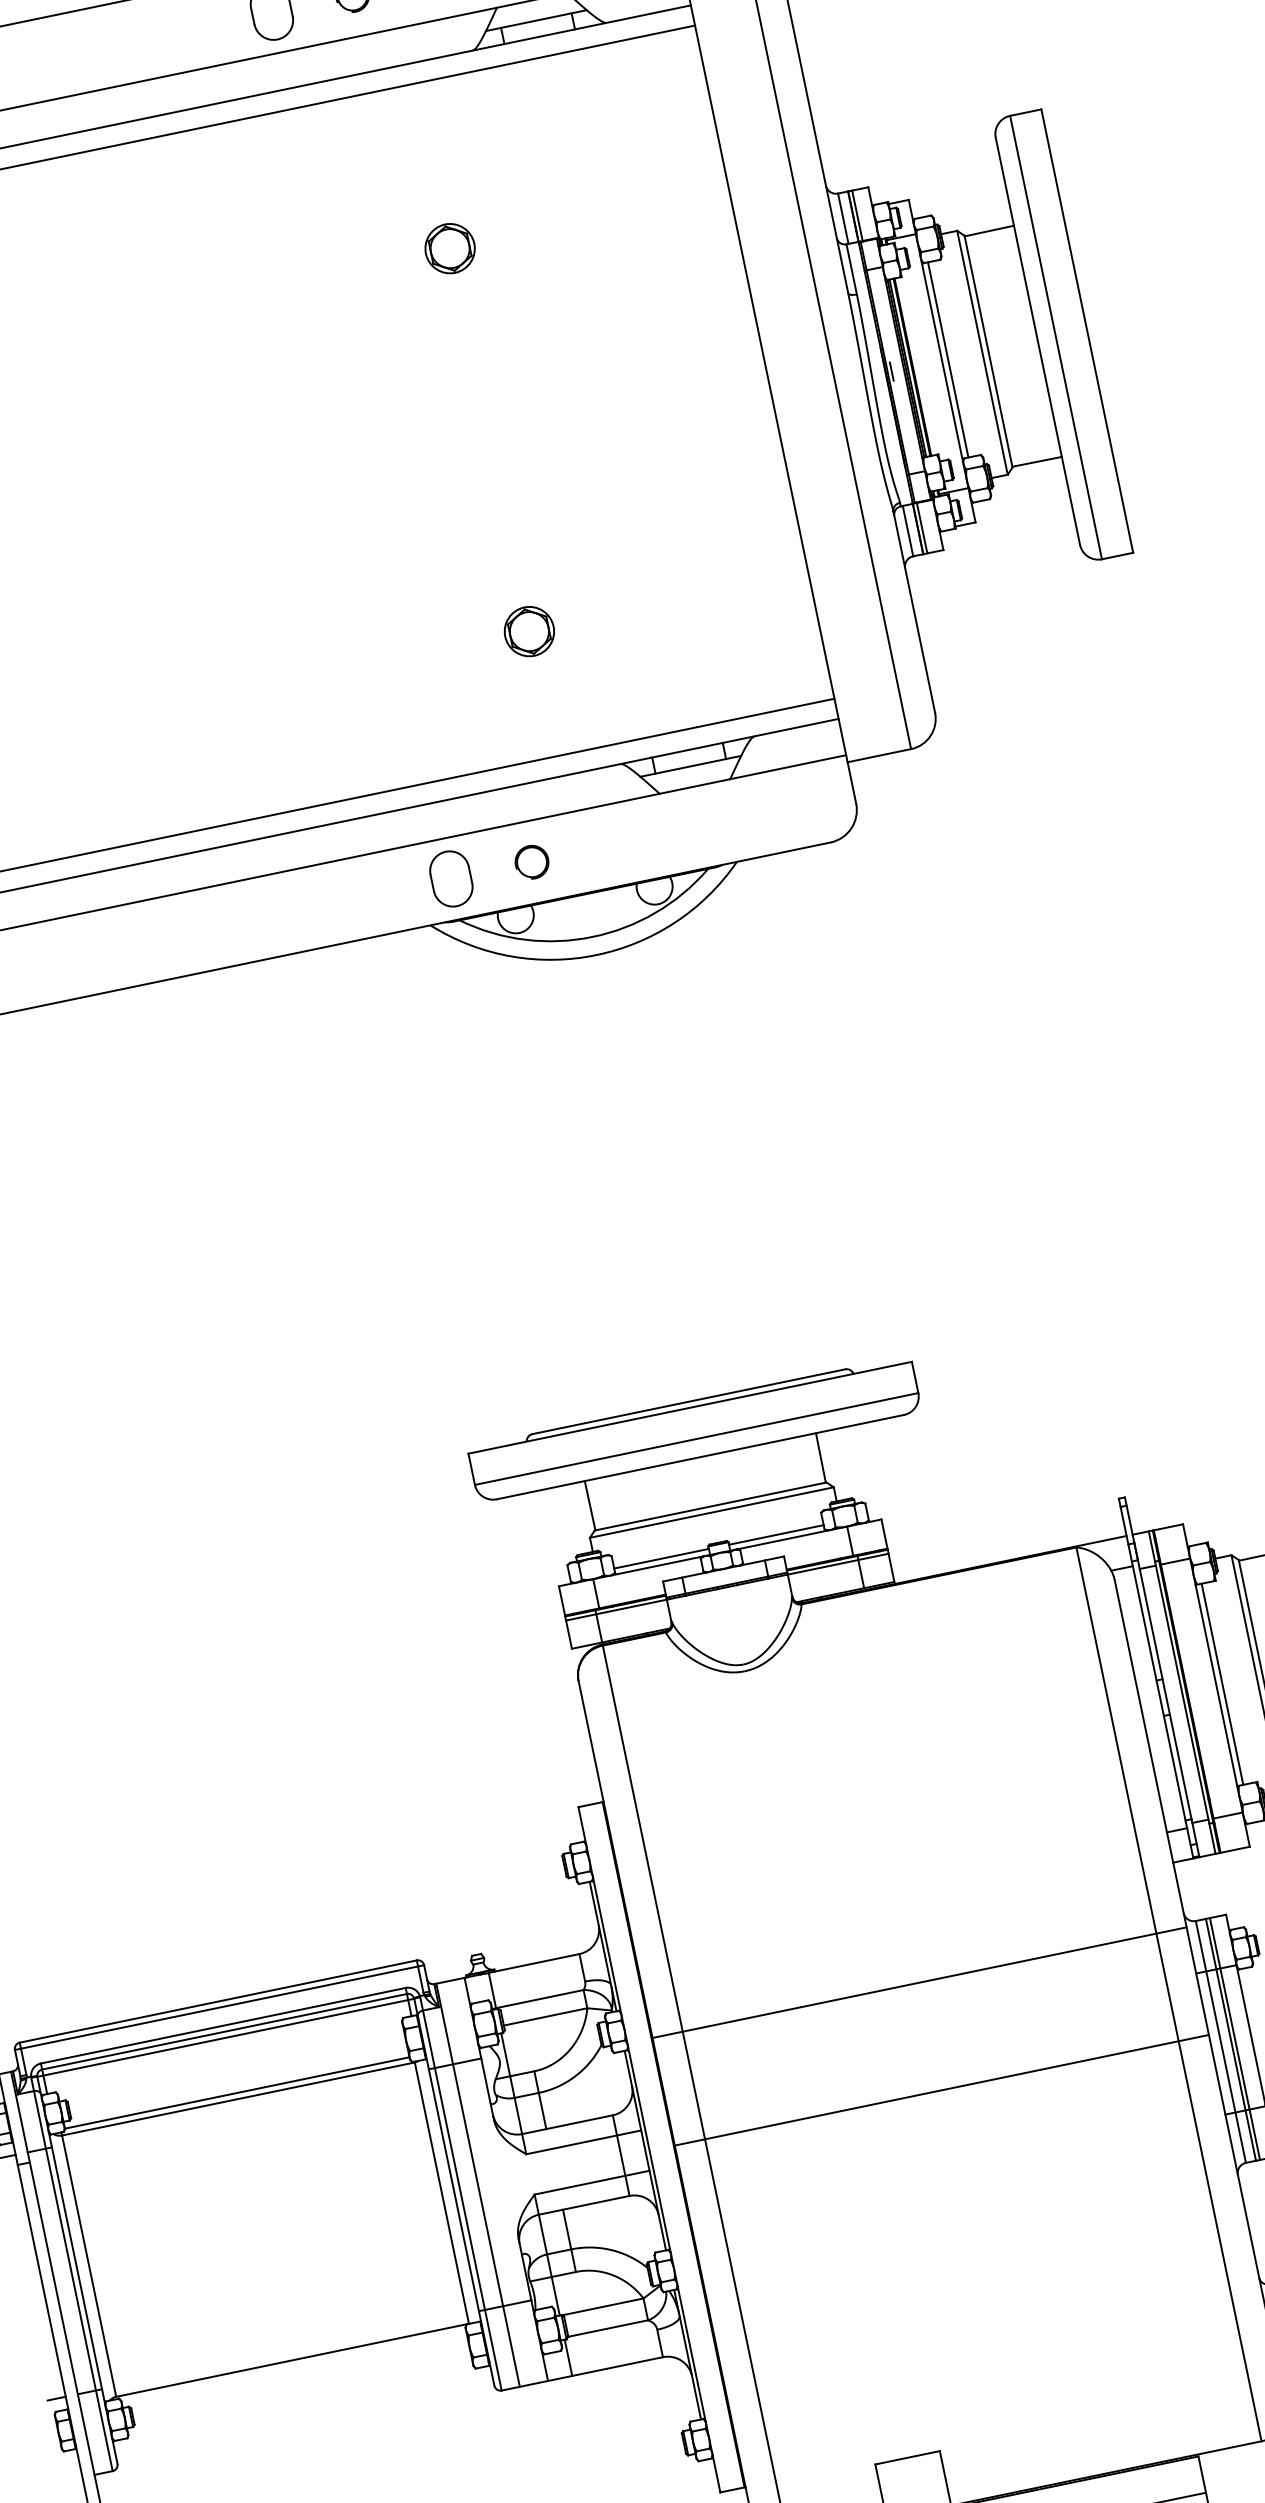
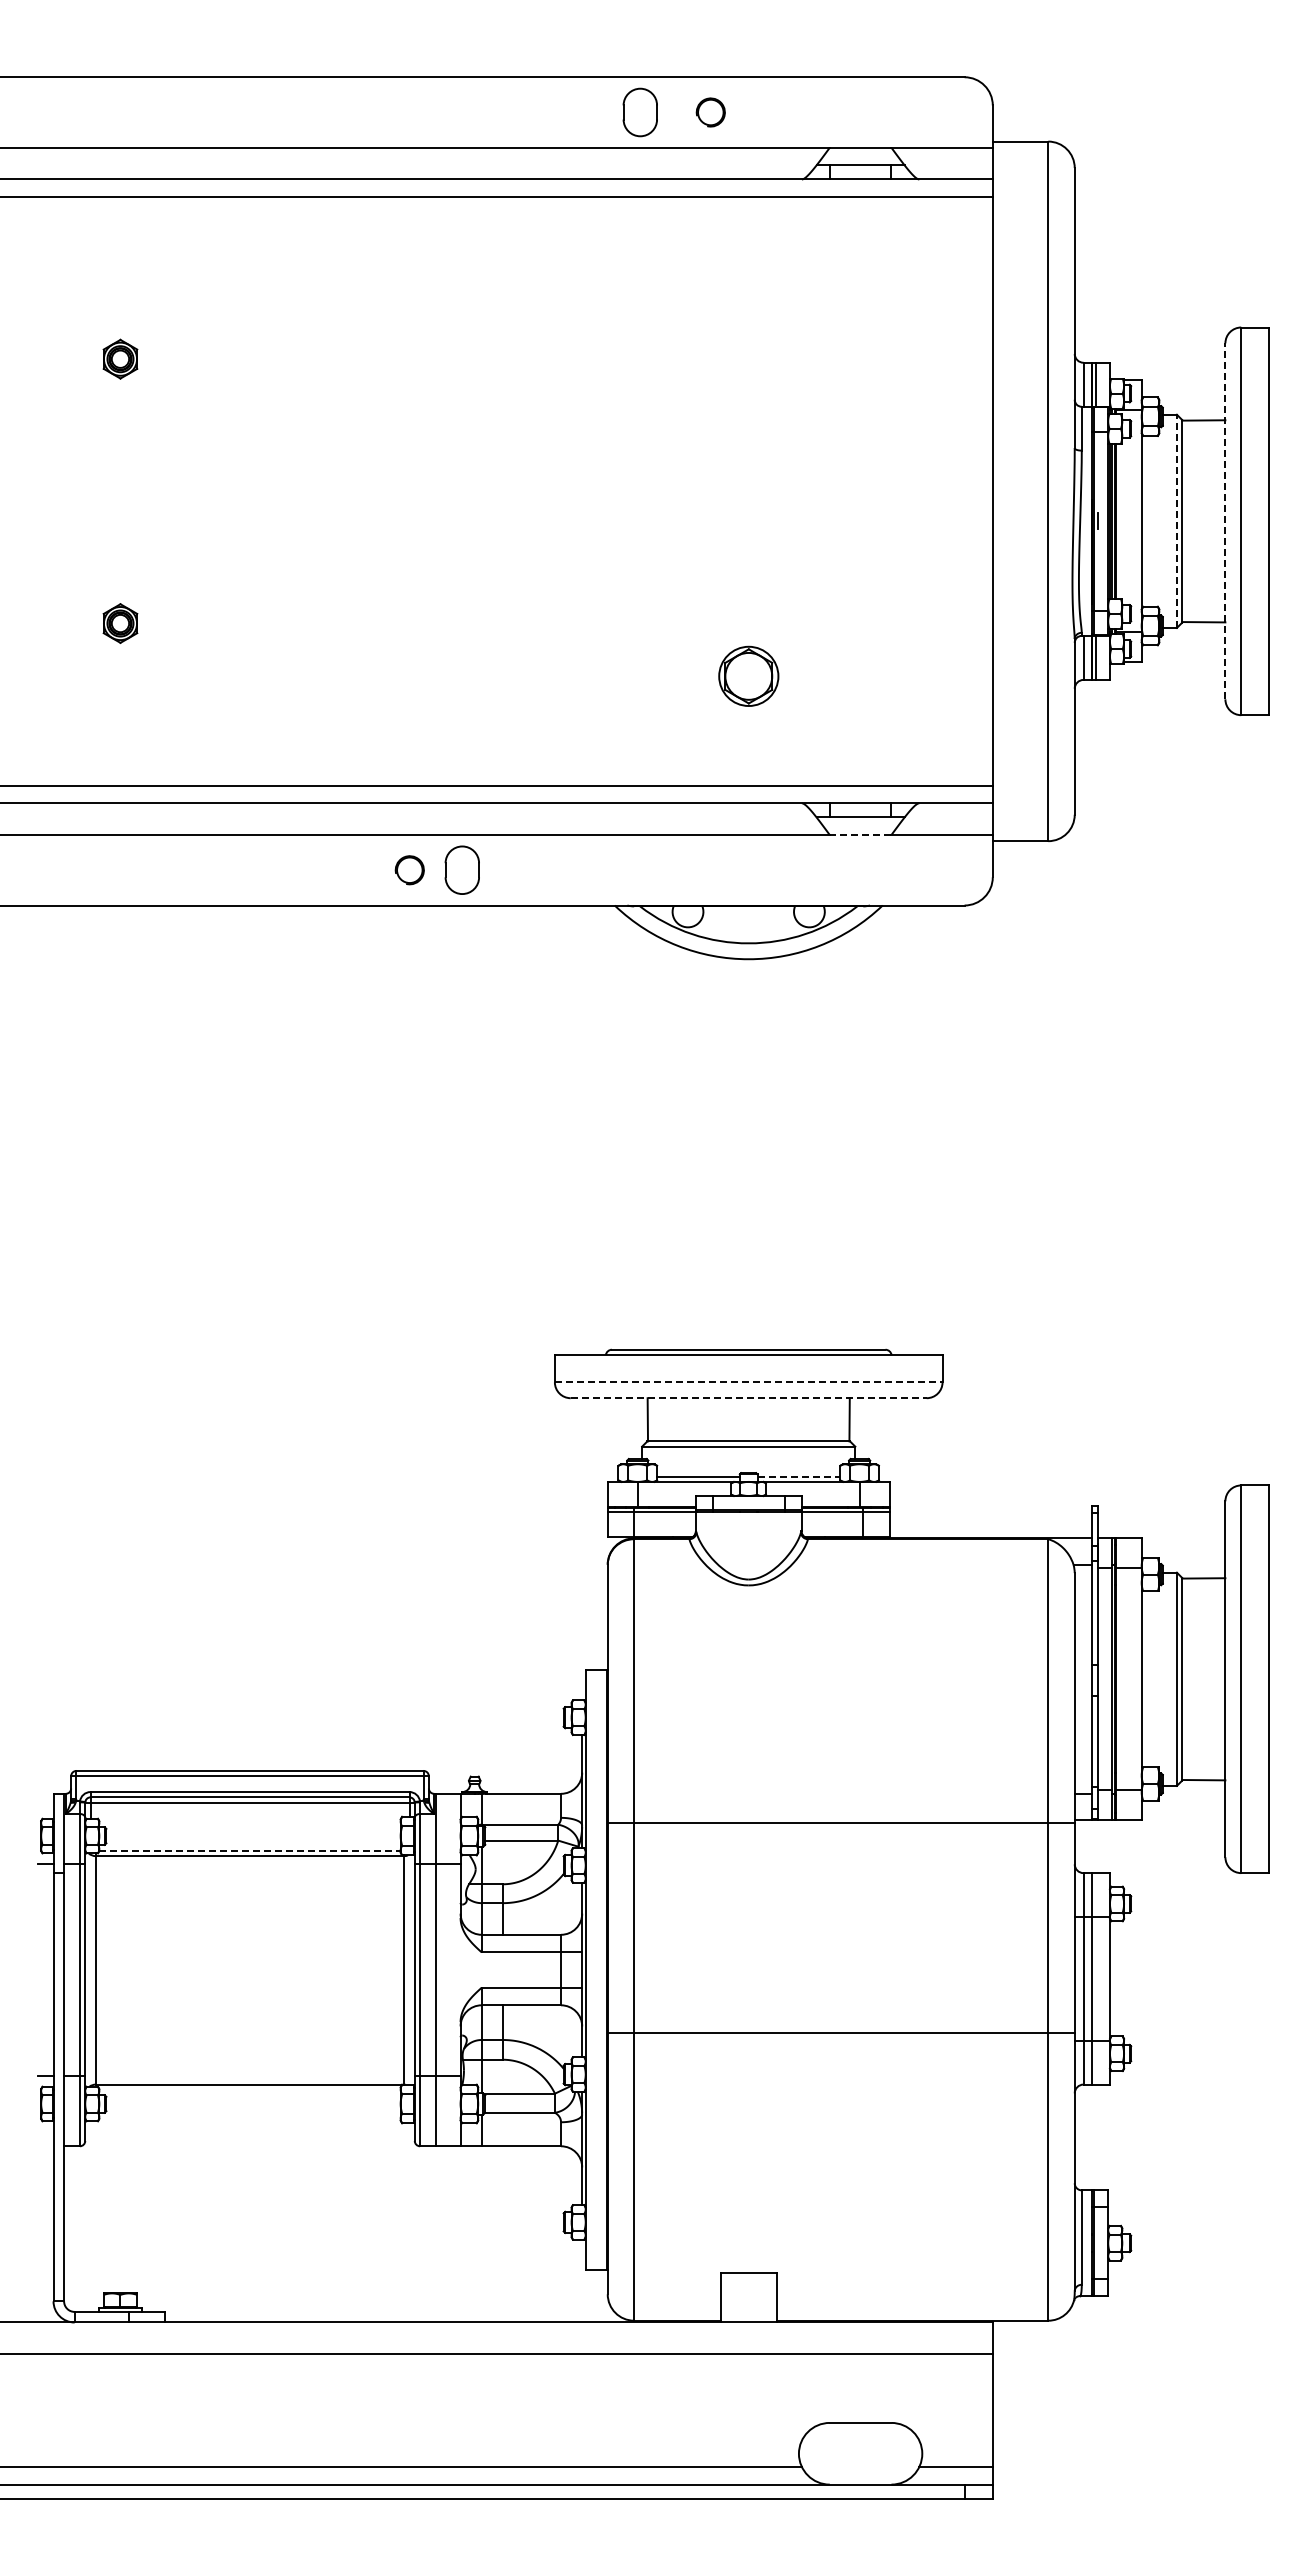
part: (449, 248) -> (748, 341), removed
line: (1038, 341) -> (1225, 521), solid -> dashed
line: (982, 353) -> (1176, 521), solid -> dashed
line: (947, 360) -> (1146, 521), removed
part: (529, 631) -> (748, 676), size x1.4
line: (694, 787) -> (860, 835), solid -> dashed
part: (531, 862) -> (409, 870), moved
part: (450, 878) -> (461, 869), moved
line: (696, 1439) -> (748, 1382), solid -> dashed
line: (700, 1457) -> (748, 1398), solid -> dashed
line: (777, 1534) -> (799, 1476), solid -> dashed
line: (1221, 1684) -> (1146, 1679), removed
line: (918, 1982) -> (840, 1822), moved
line: (1234, 2038) -> (1095, 1978), removed
line: (940, 2089) -> (840, 2032), moved
line: (237, 2092) -> (250, 1850), solid -> dashed

